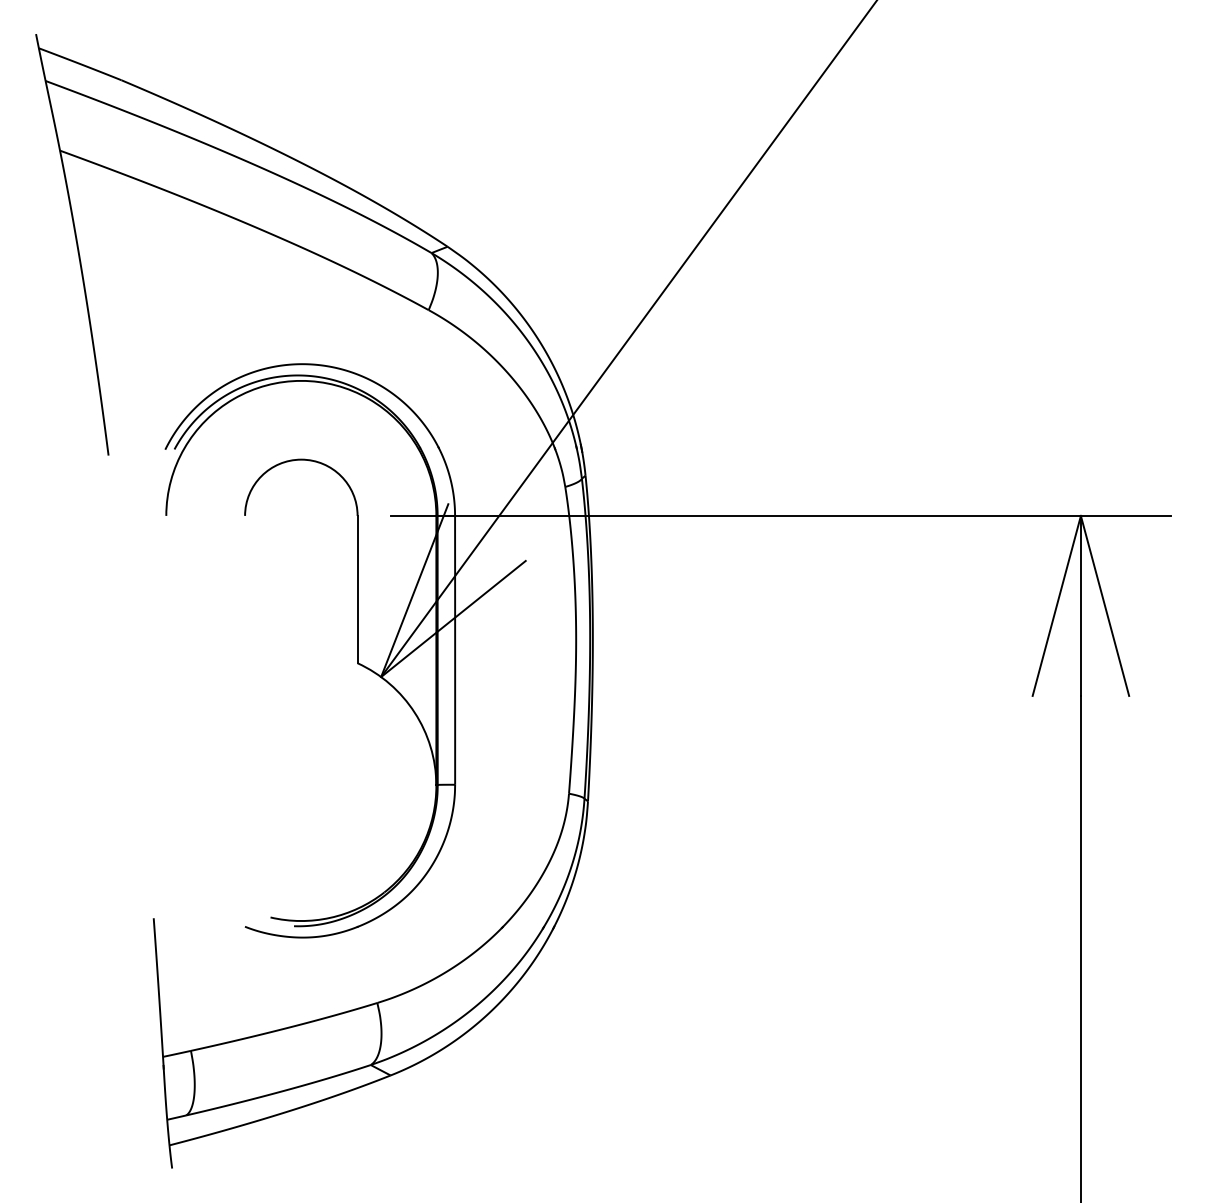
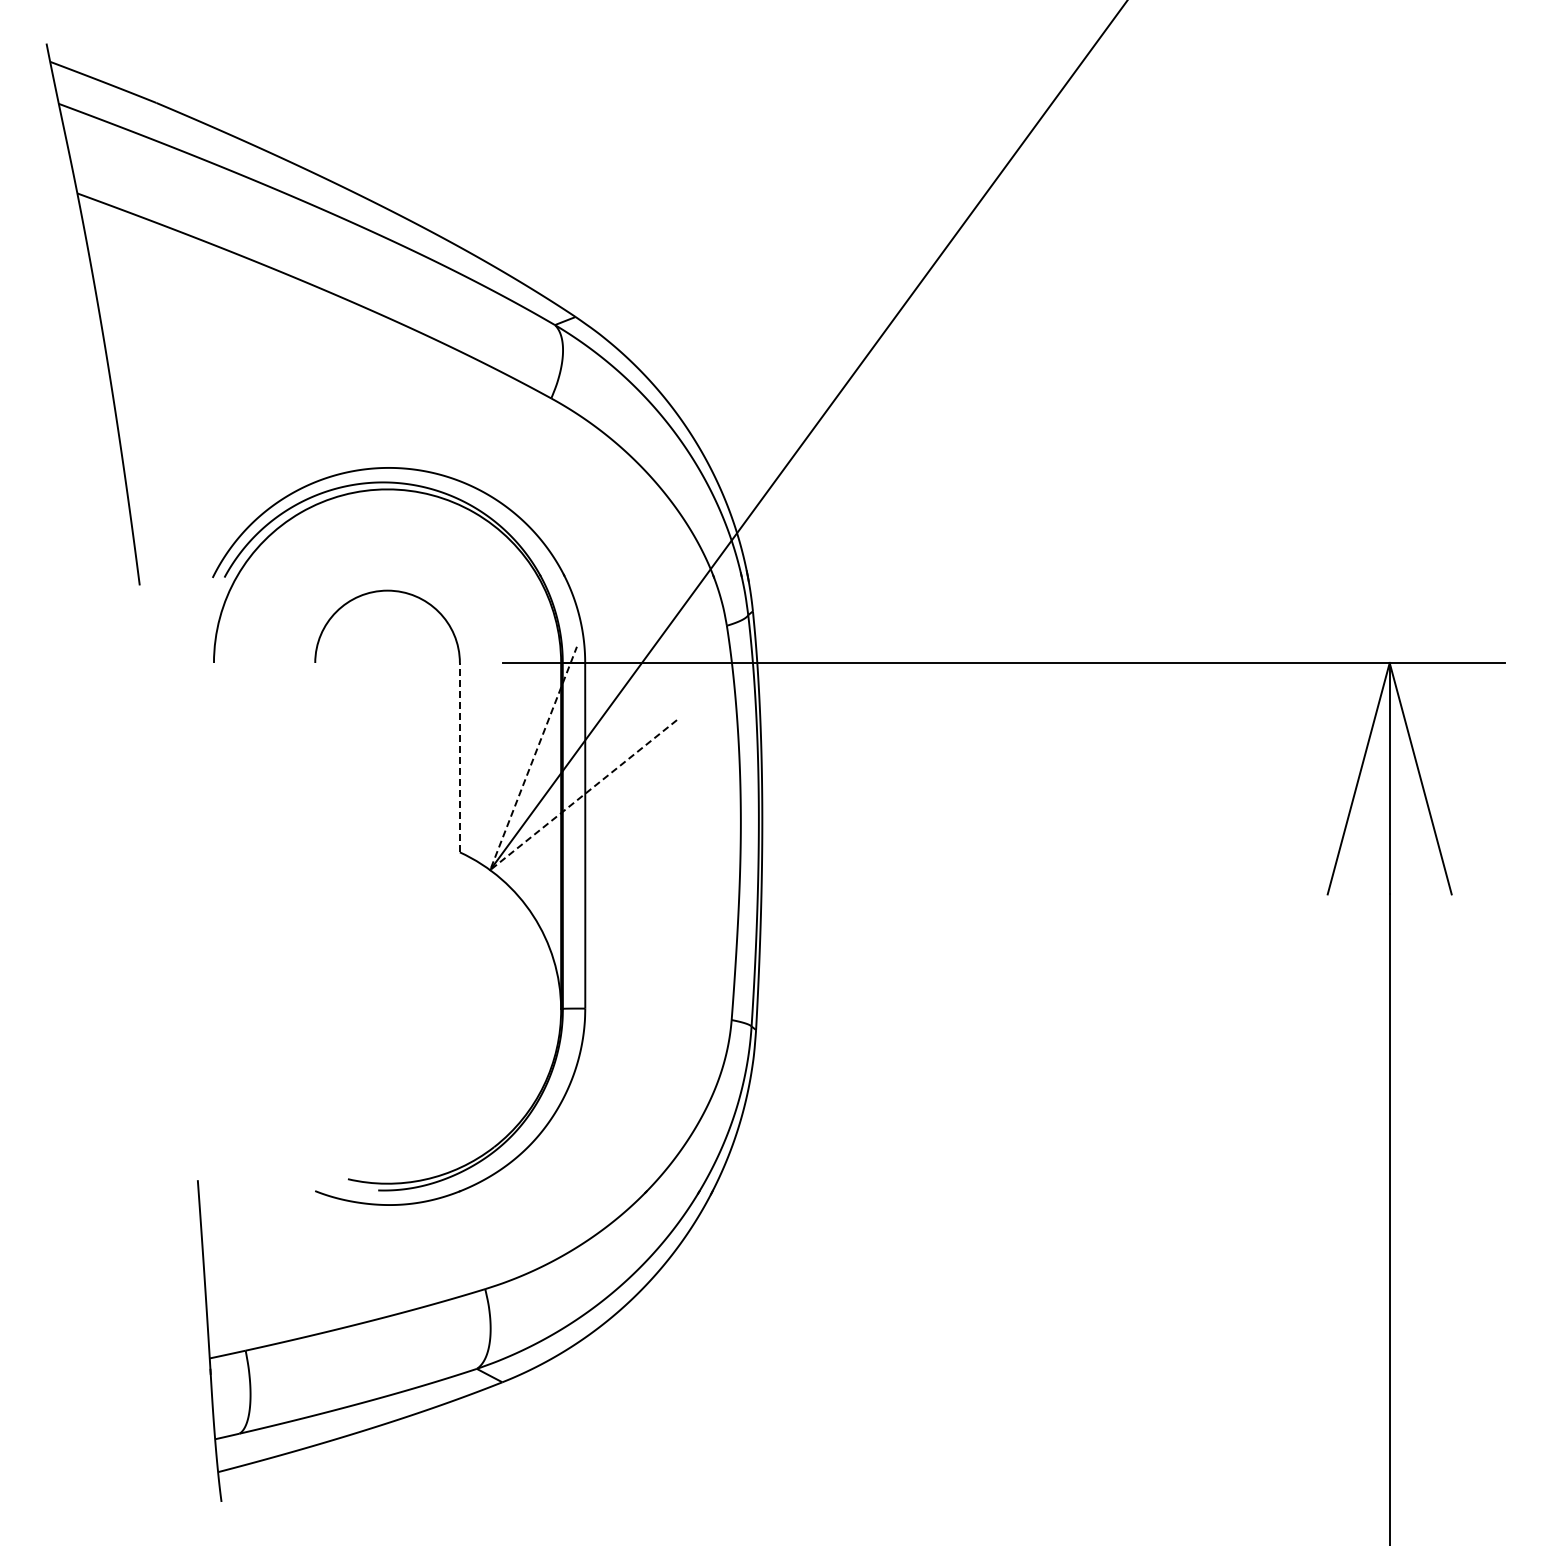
line: (357, 589) -> (459, 757), solid -> dashed
line: (381, 677) -> (490, 870), solid -> dashed

